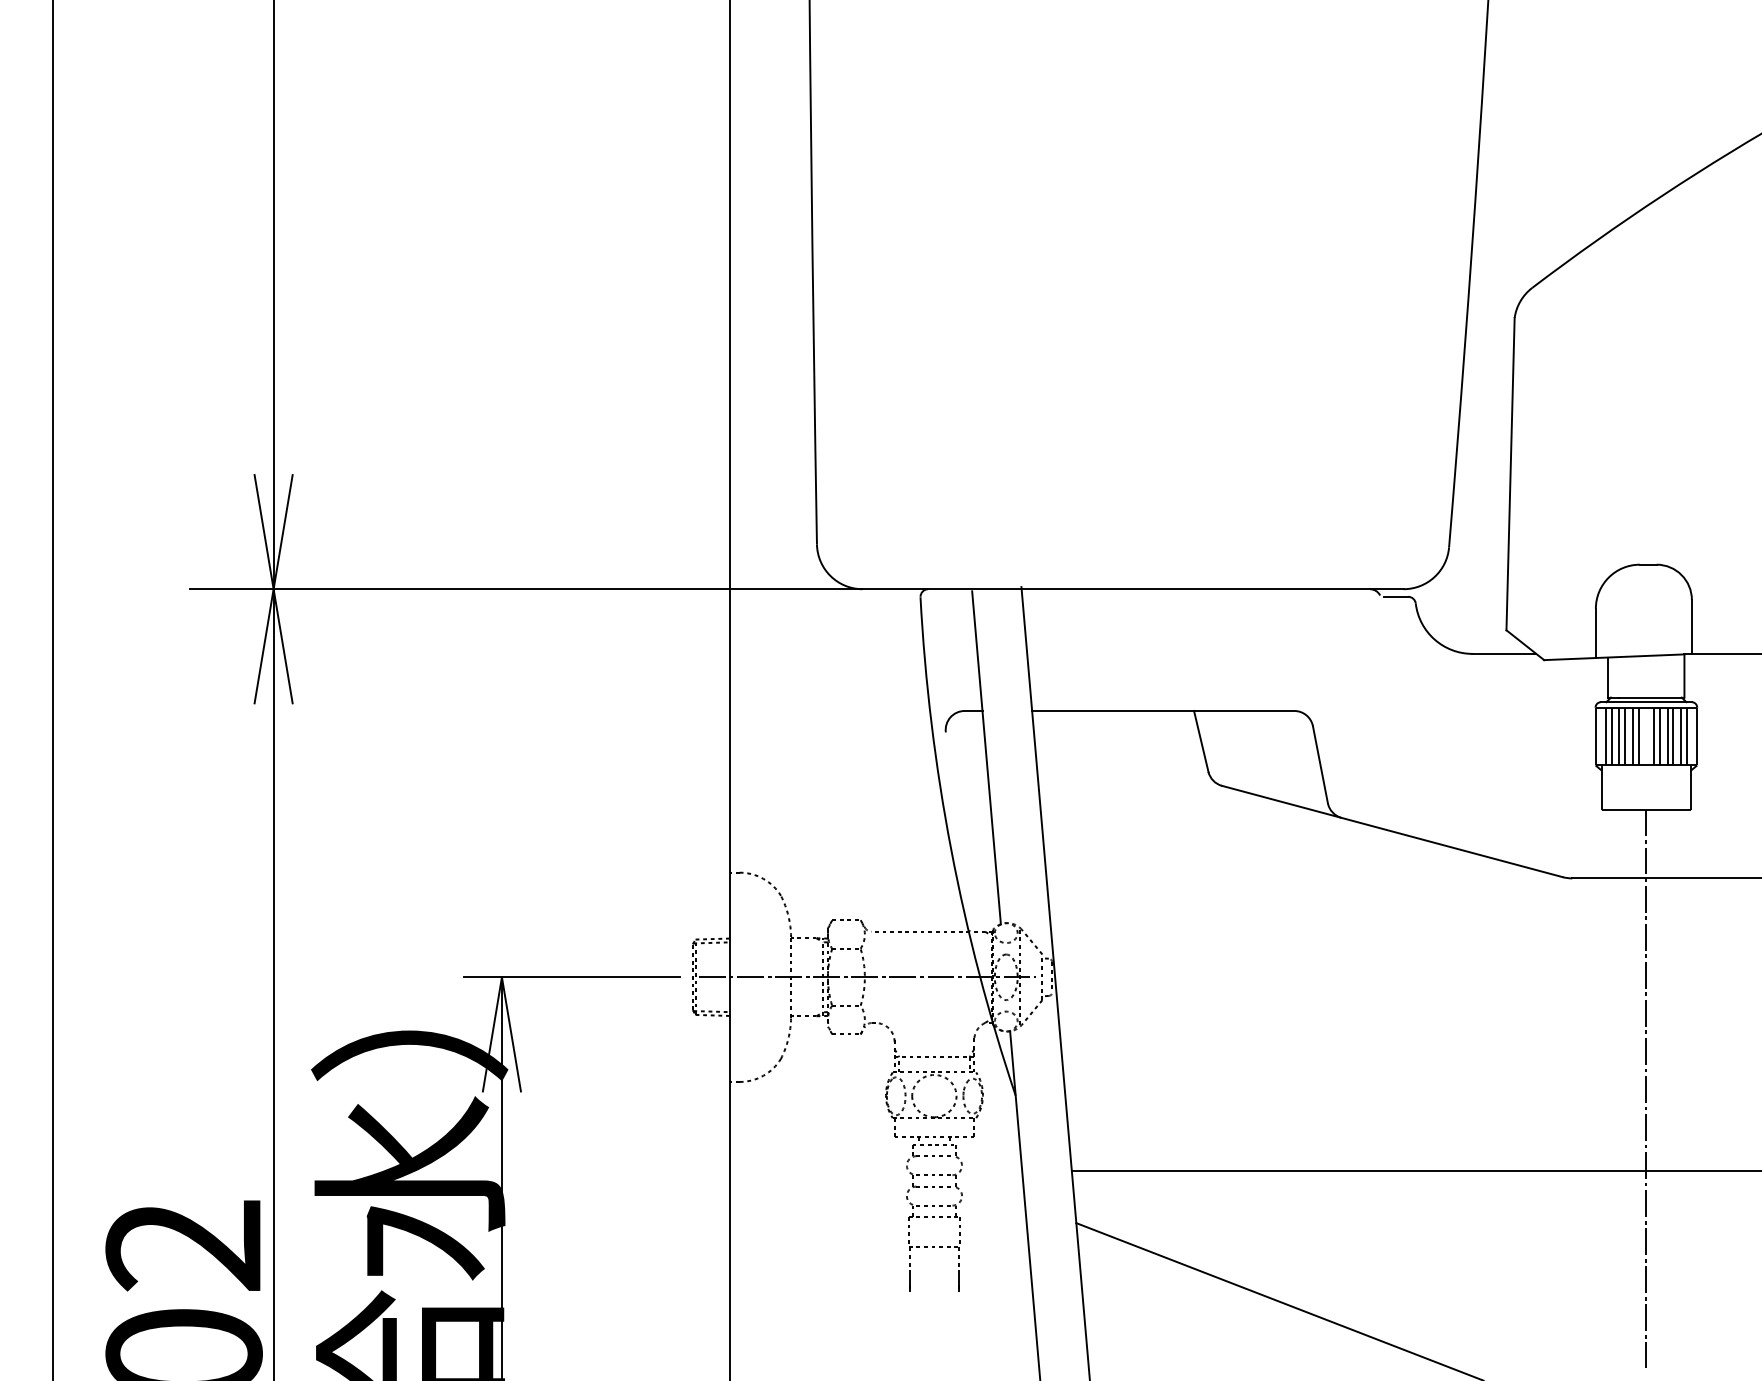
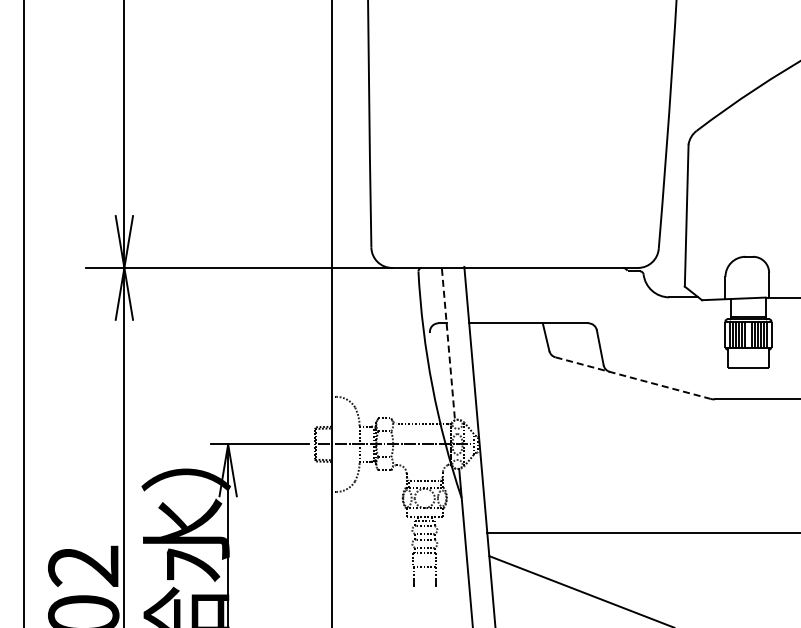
line: (986, 757) -> (448, 344), solid -> dashed
line: (1393, 832) -> (633, 378), solid -> dashed
line: (1646, 1089) -> (748, 495), removed

